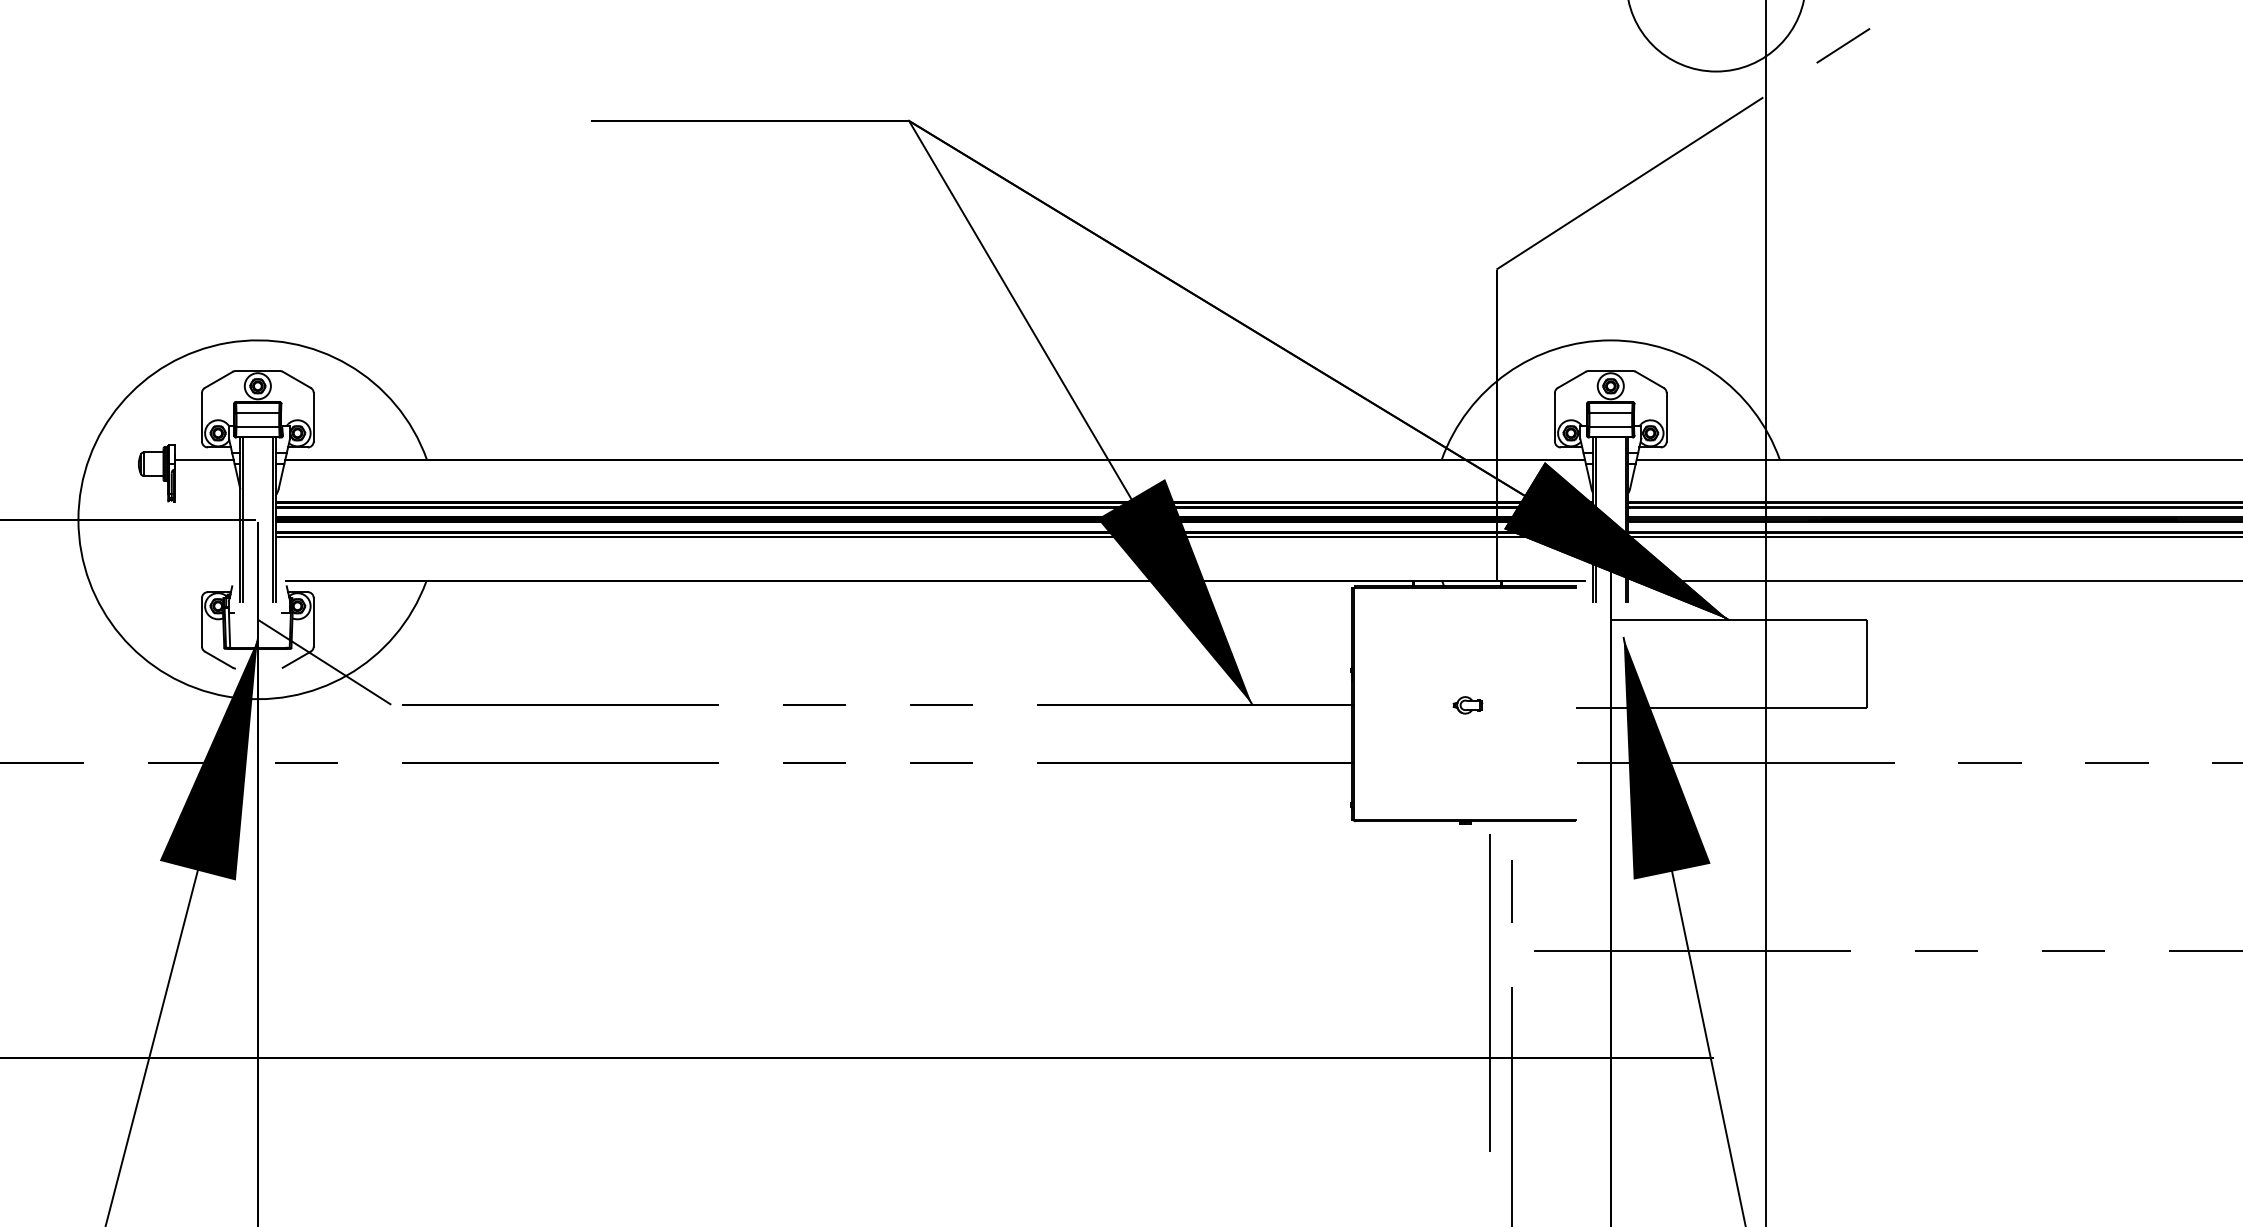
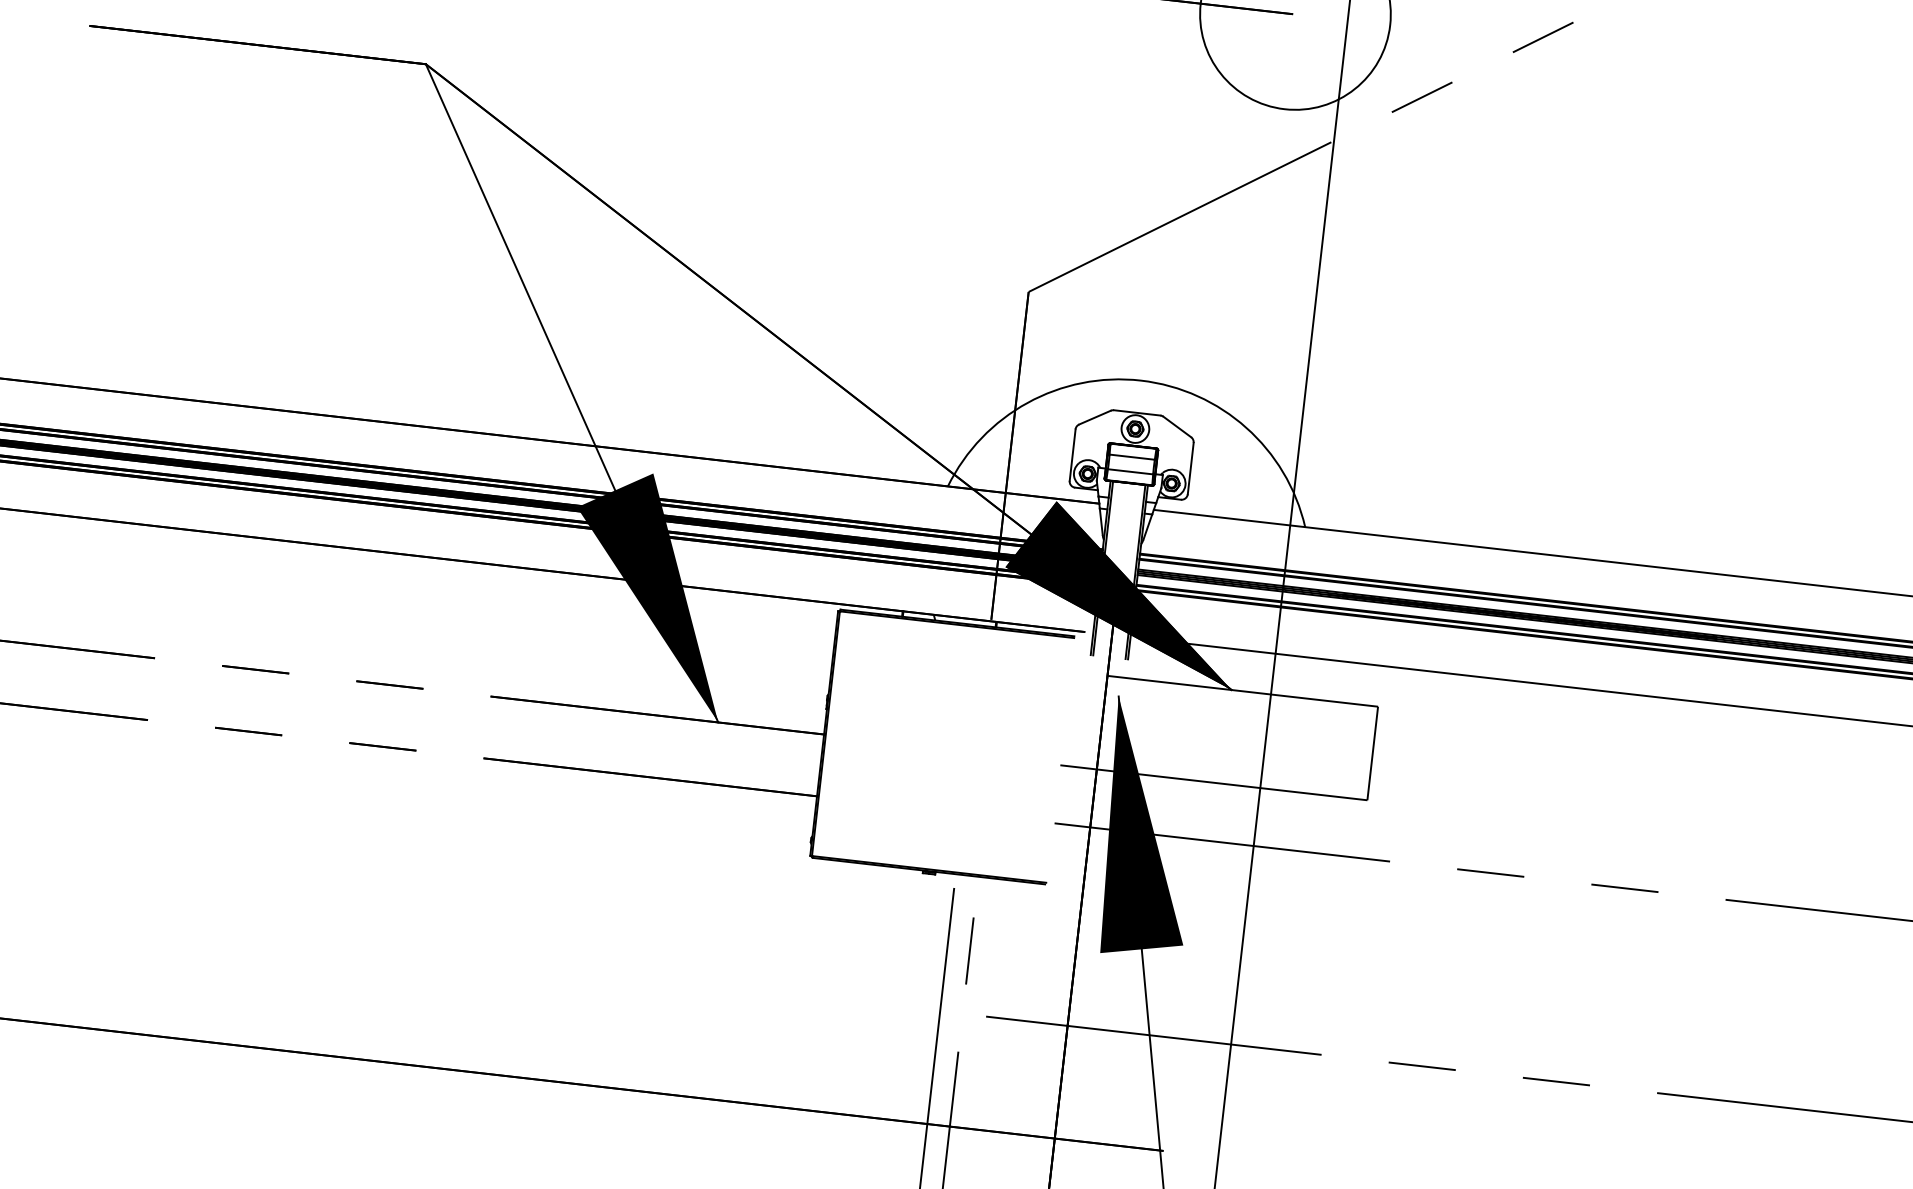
part: (1467, 705) -> (945, 749), removed

